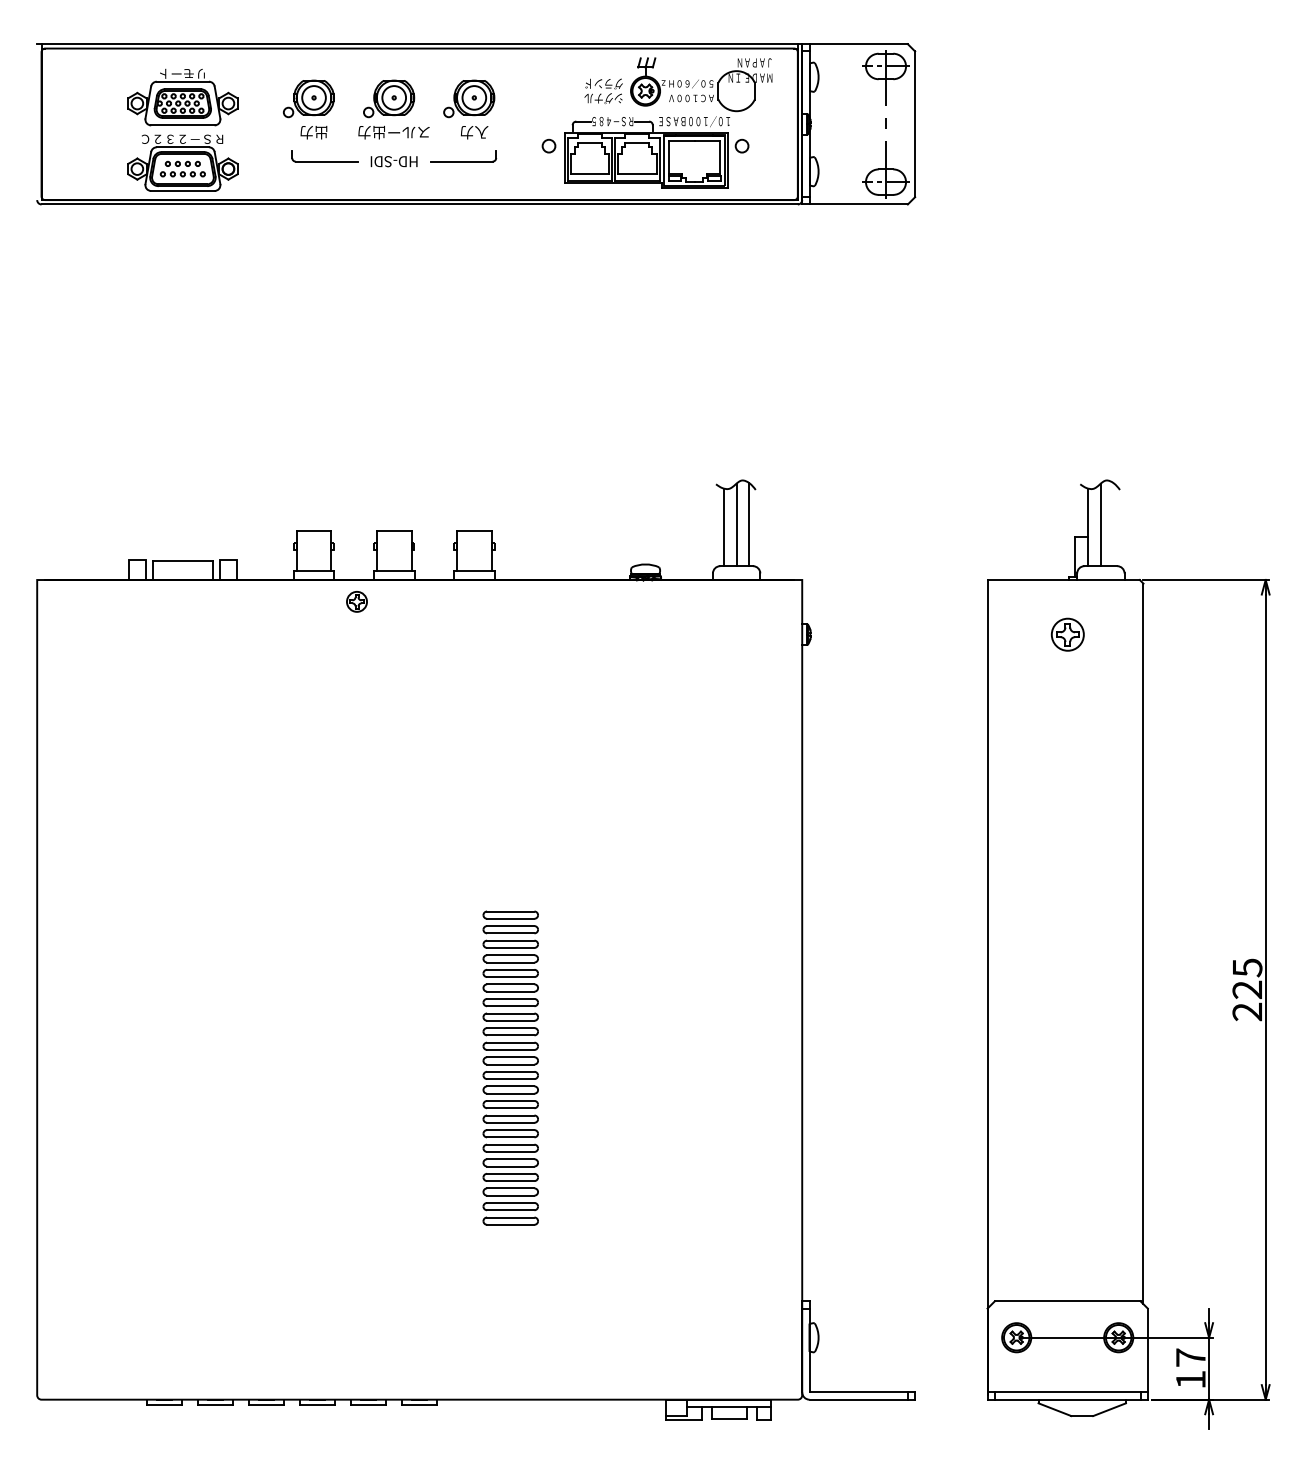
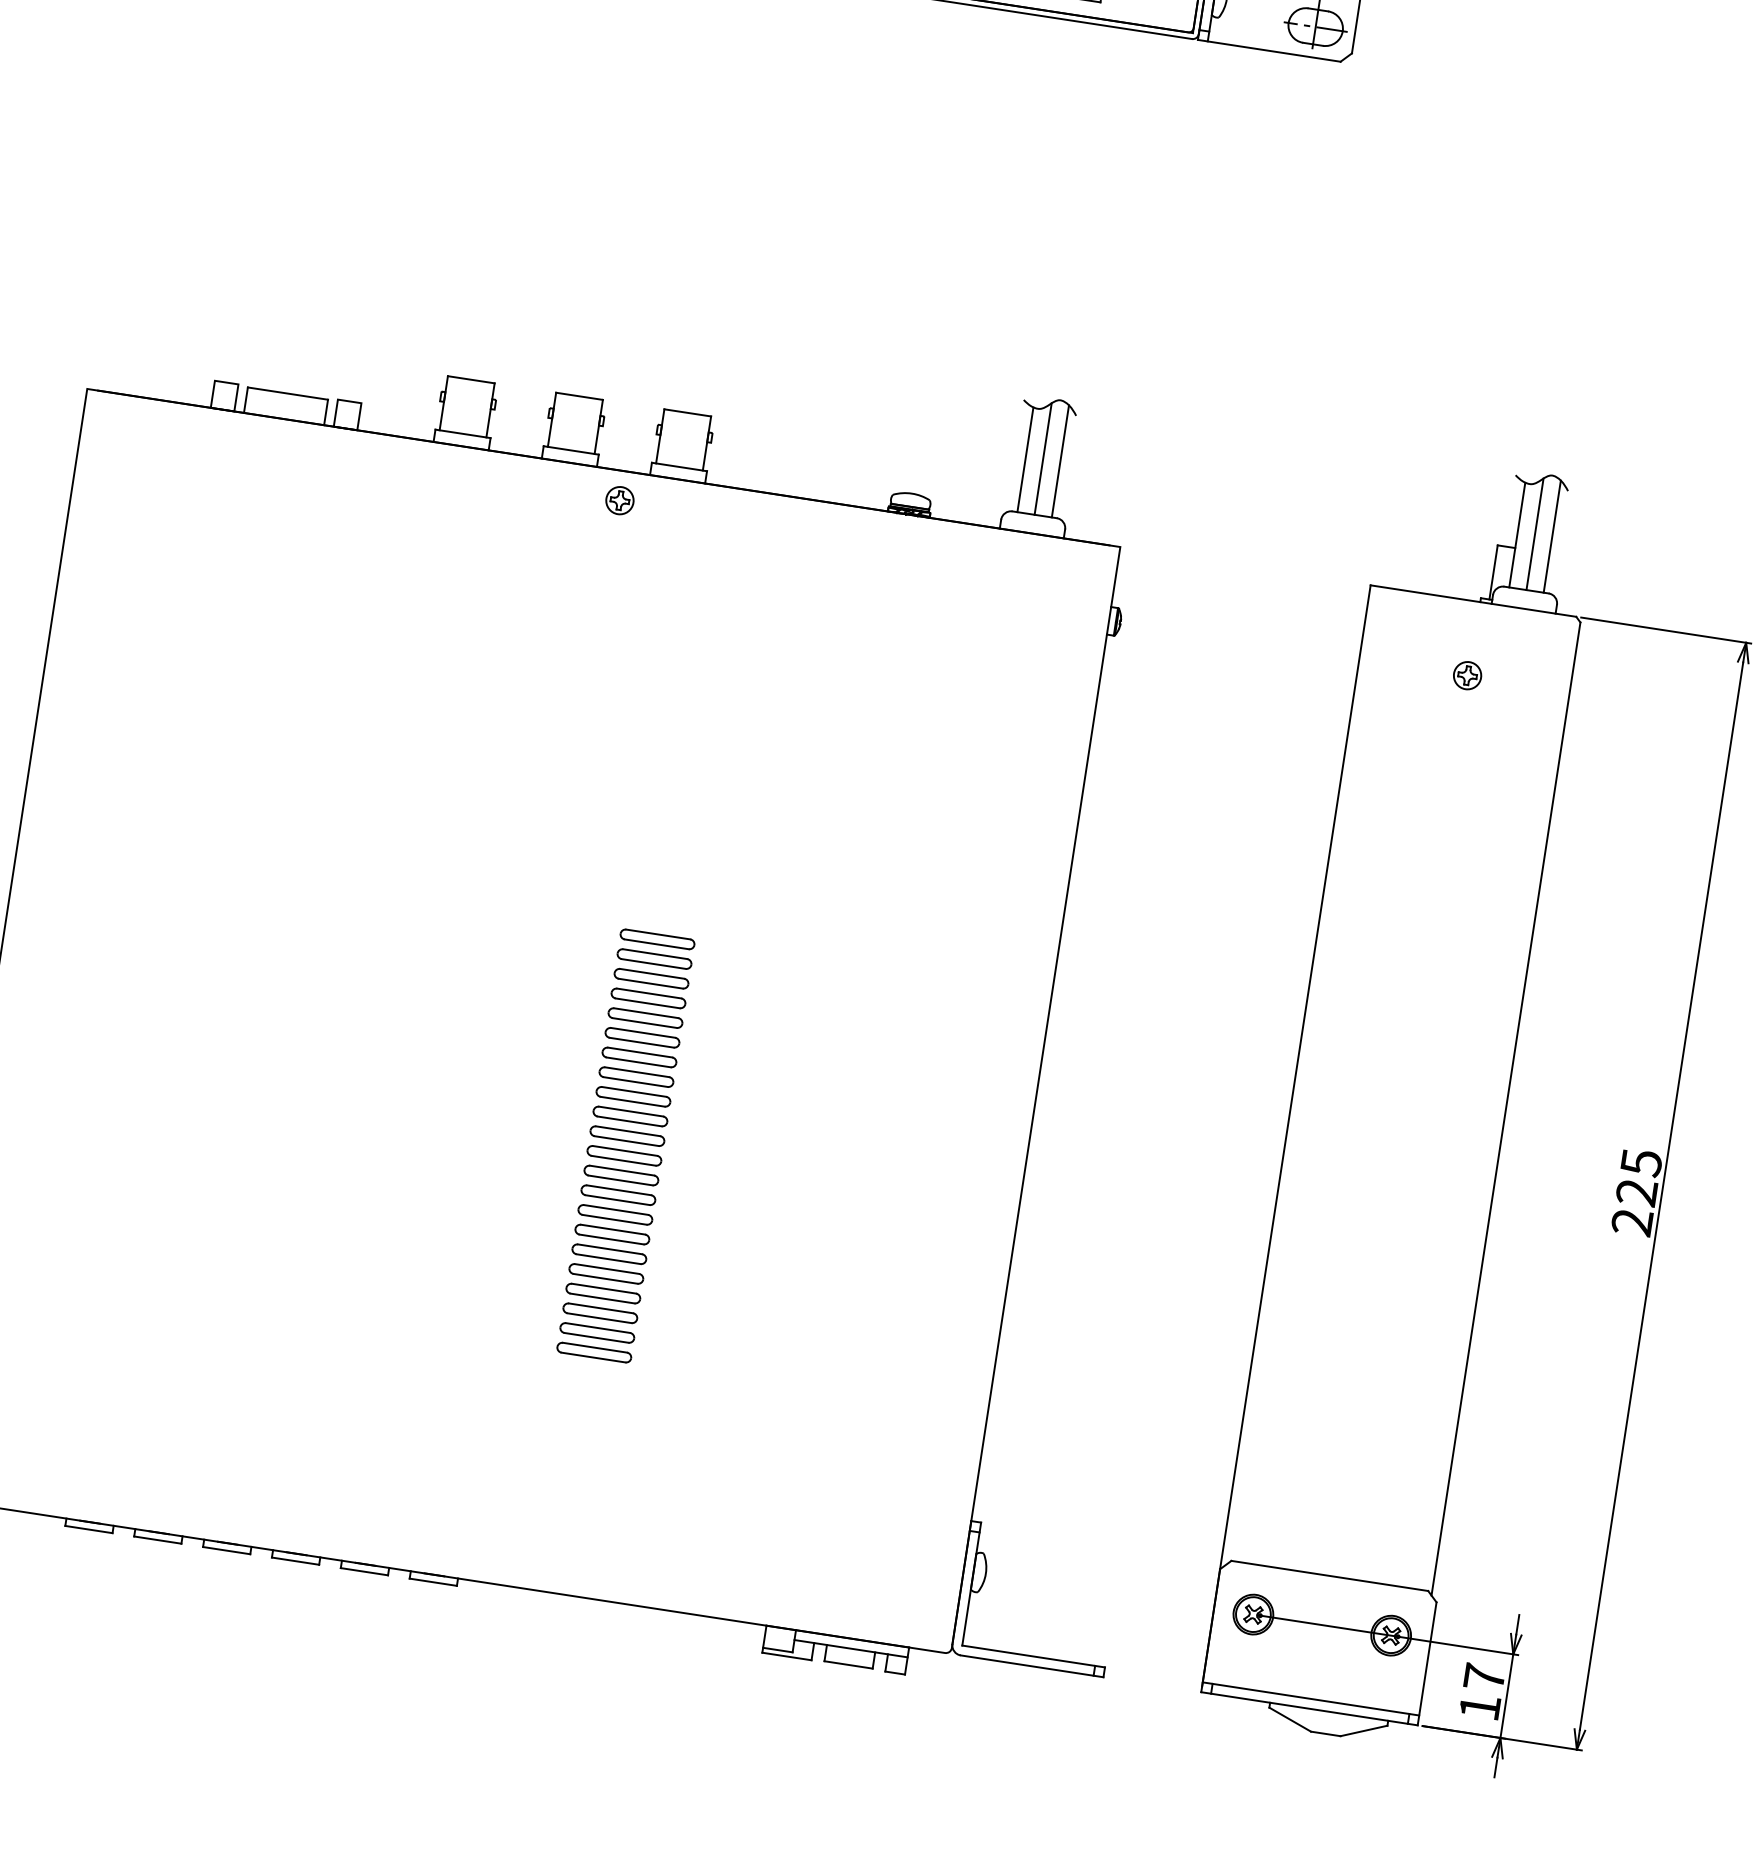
line: (1113, 524) -> (1552, 536), added
part: (356, 601) -> (619, 500), moved
part: (1067, 634) -> (1467, 675), size x0.62

